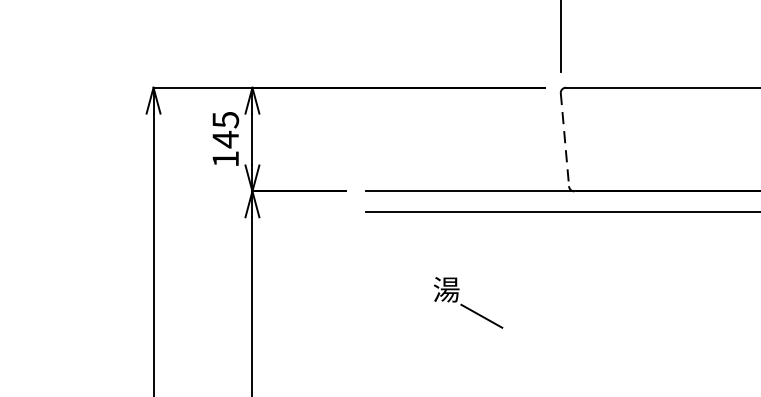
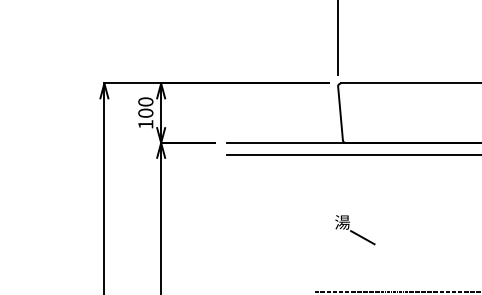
text: (225, 129) -> (145, 107), 145 -> 100
line: (564, 140) -> (340, 113), dashed -> solid
part: (469, 303) -> (355, 230), moved

